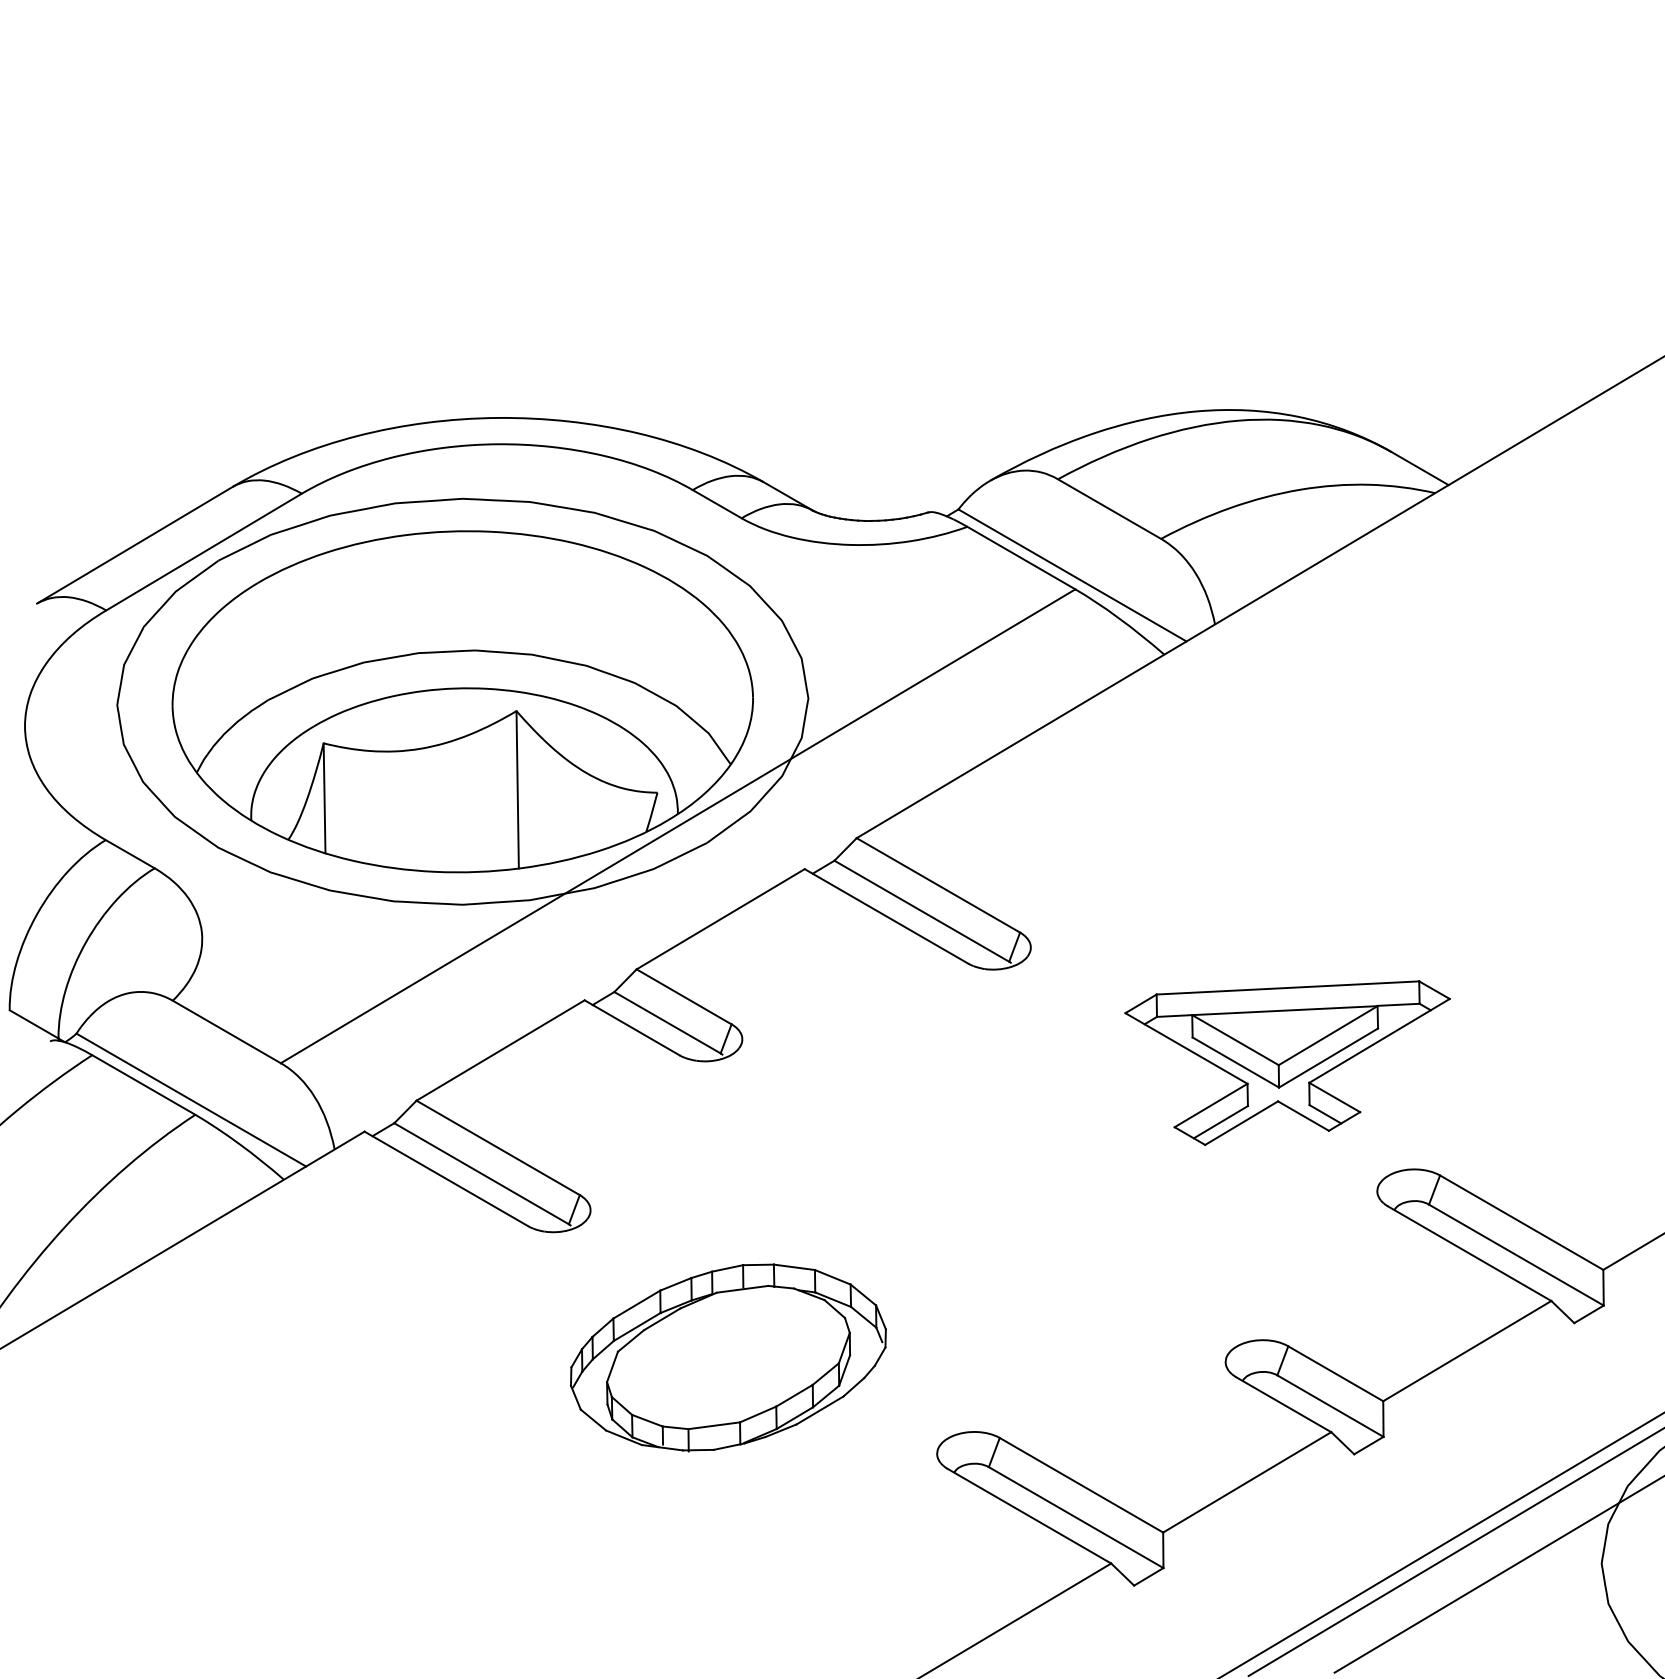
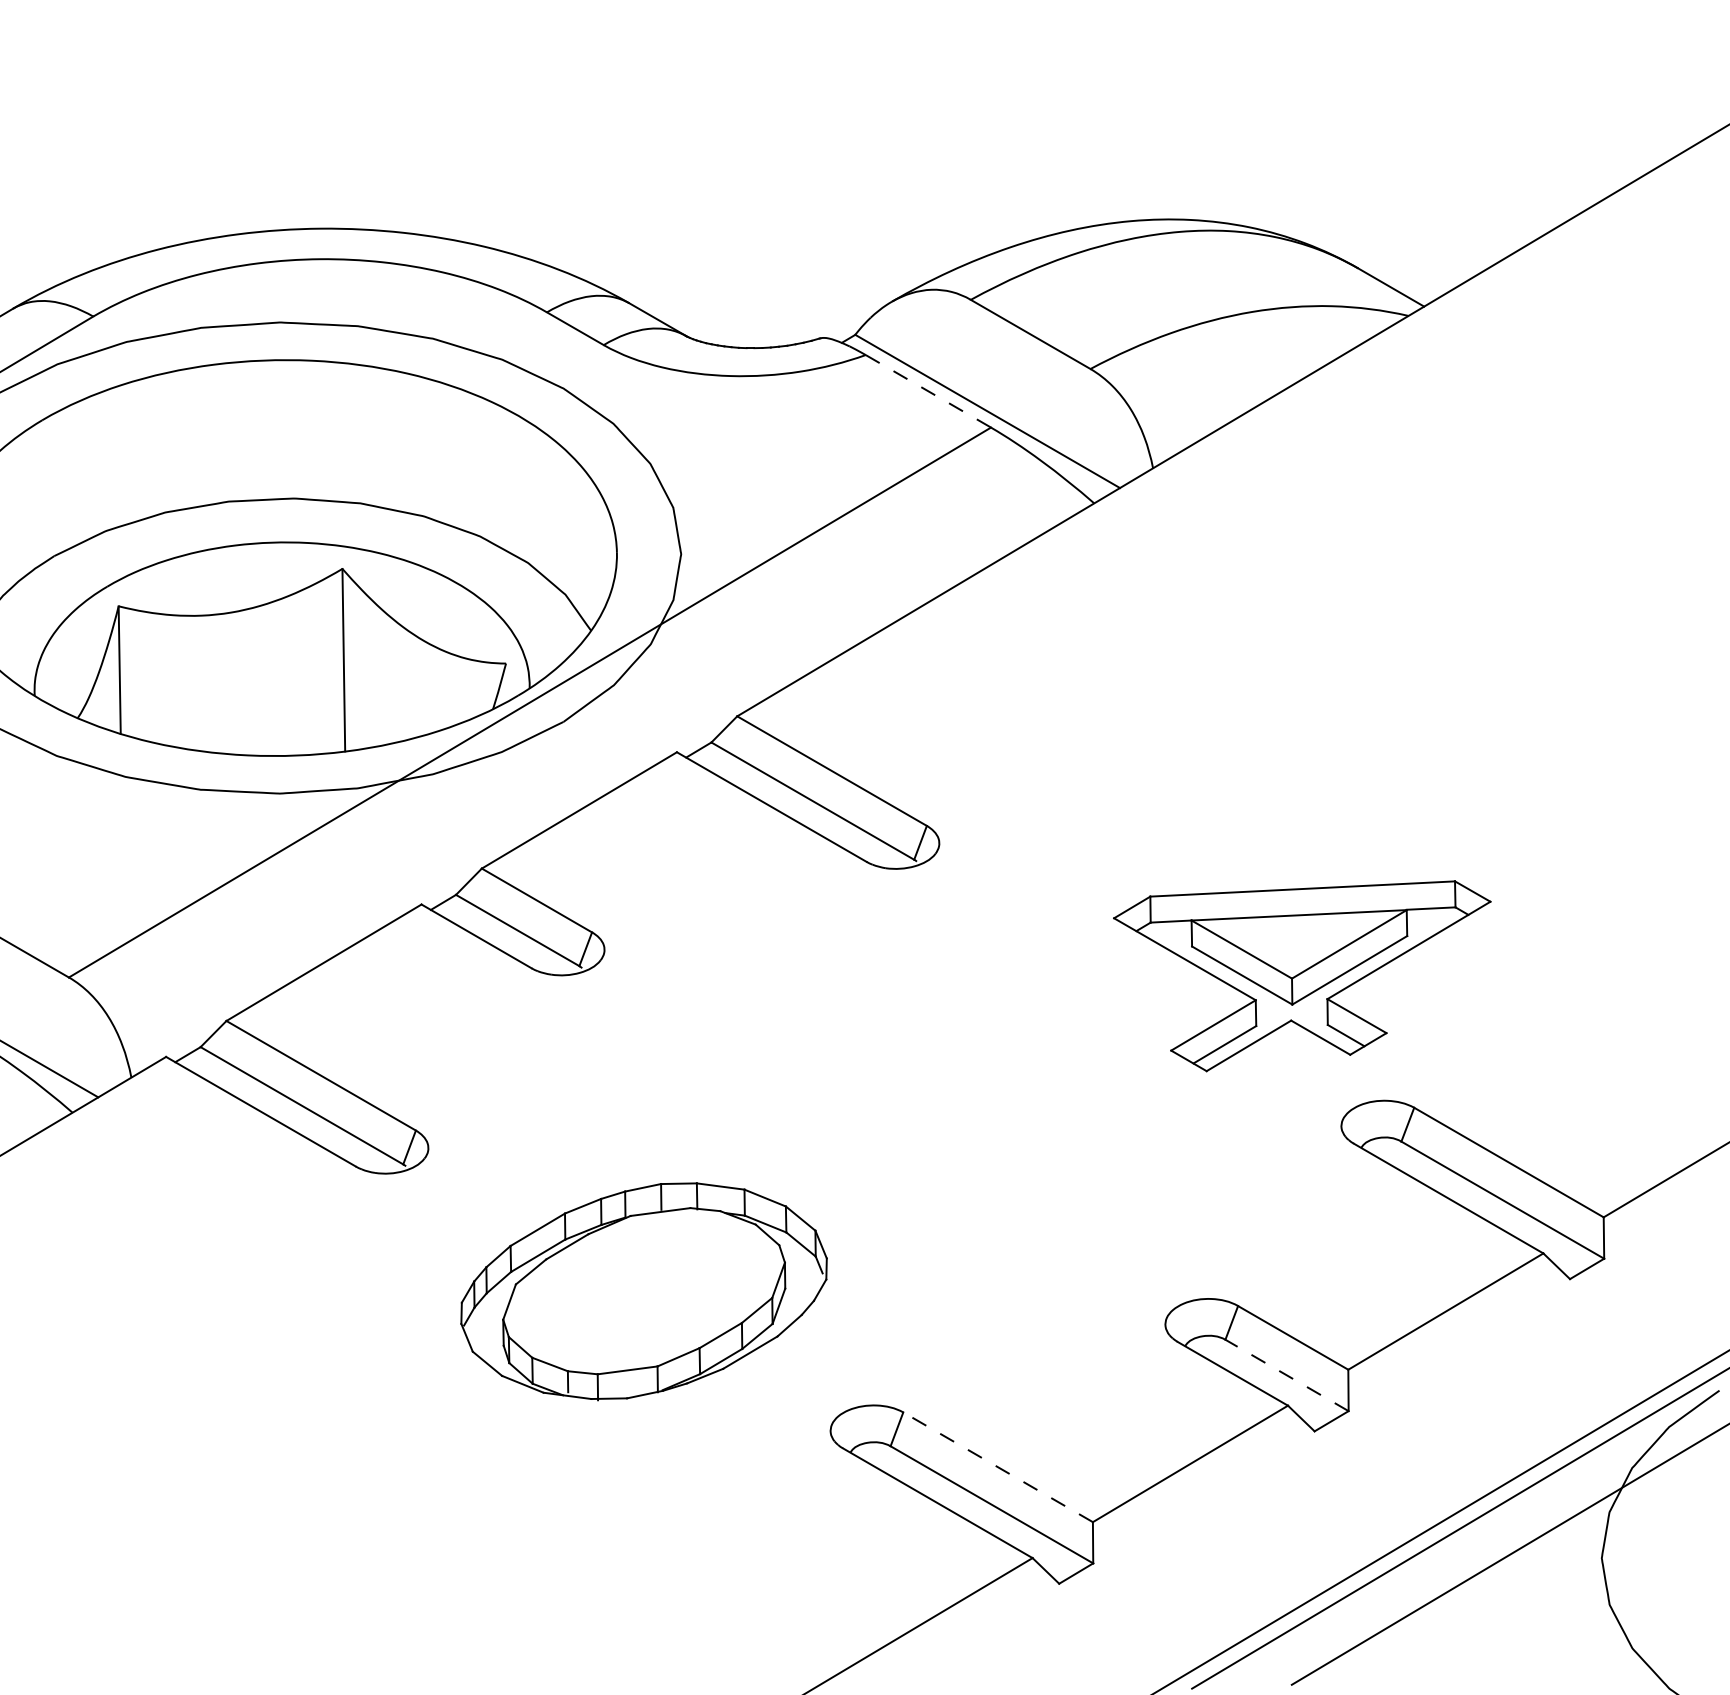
line: (1021, 558) -> (928, 391), solid -> dashed
part: (1287, 1062) -> (1302, 975), moved
part: (728, 1357) -> (644, 1291), moved
line: (1330, 1405) -> (1287, 1374), solid -> dashed
line: (1081, 1485) -> (998, 1467), solid -> dashed

